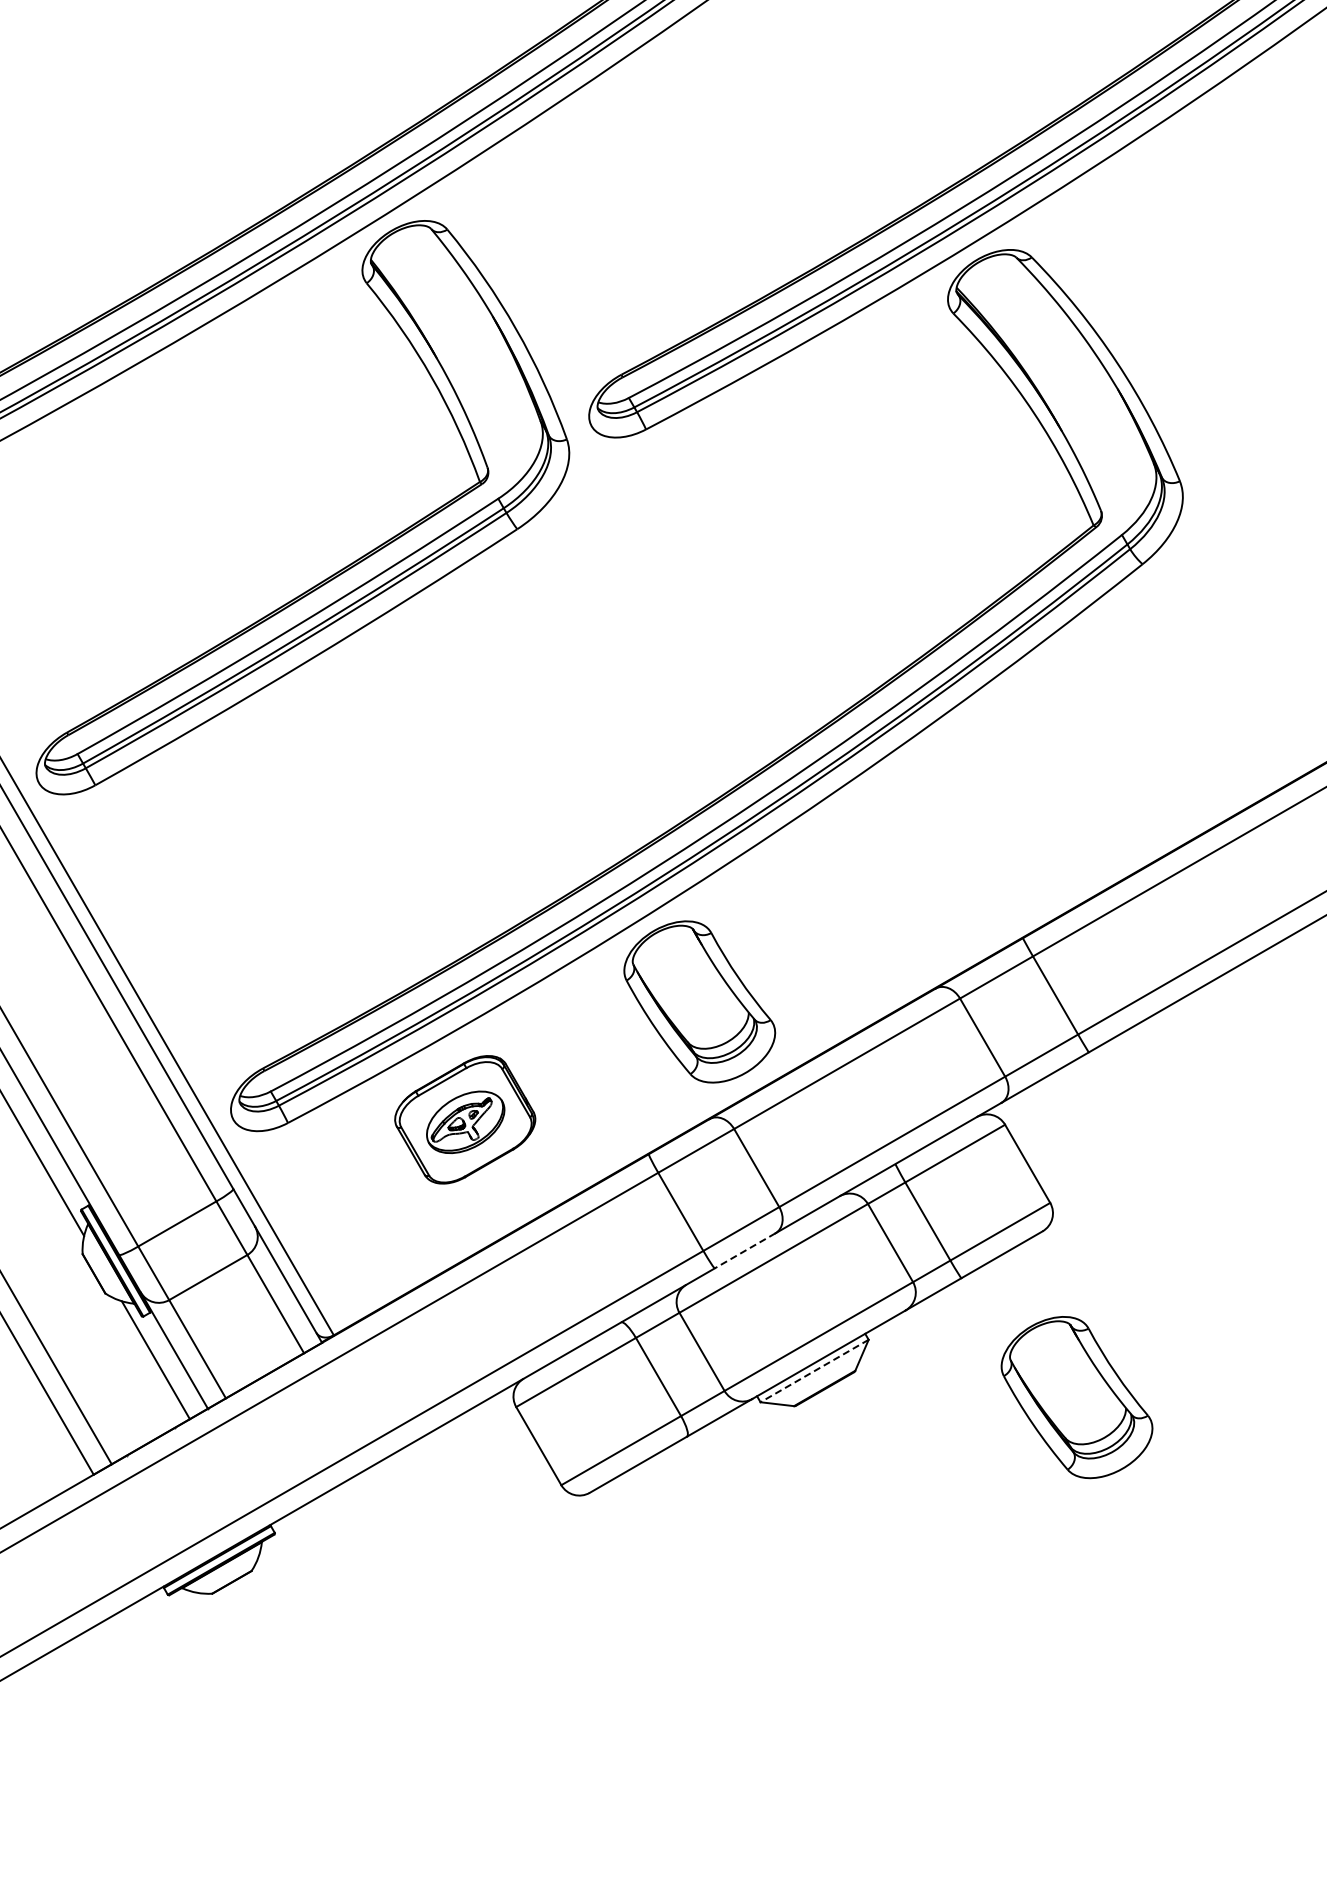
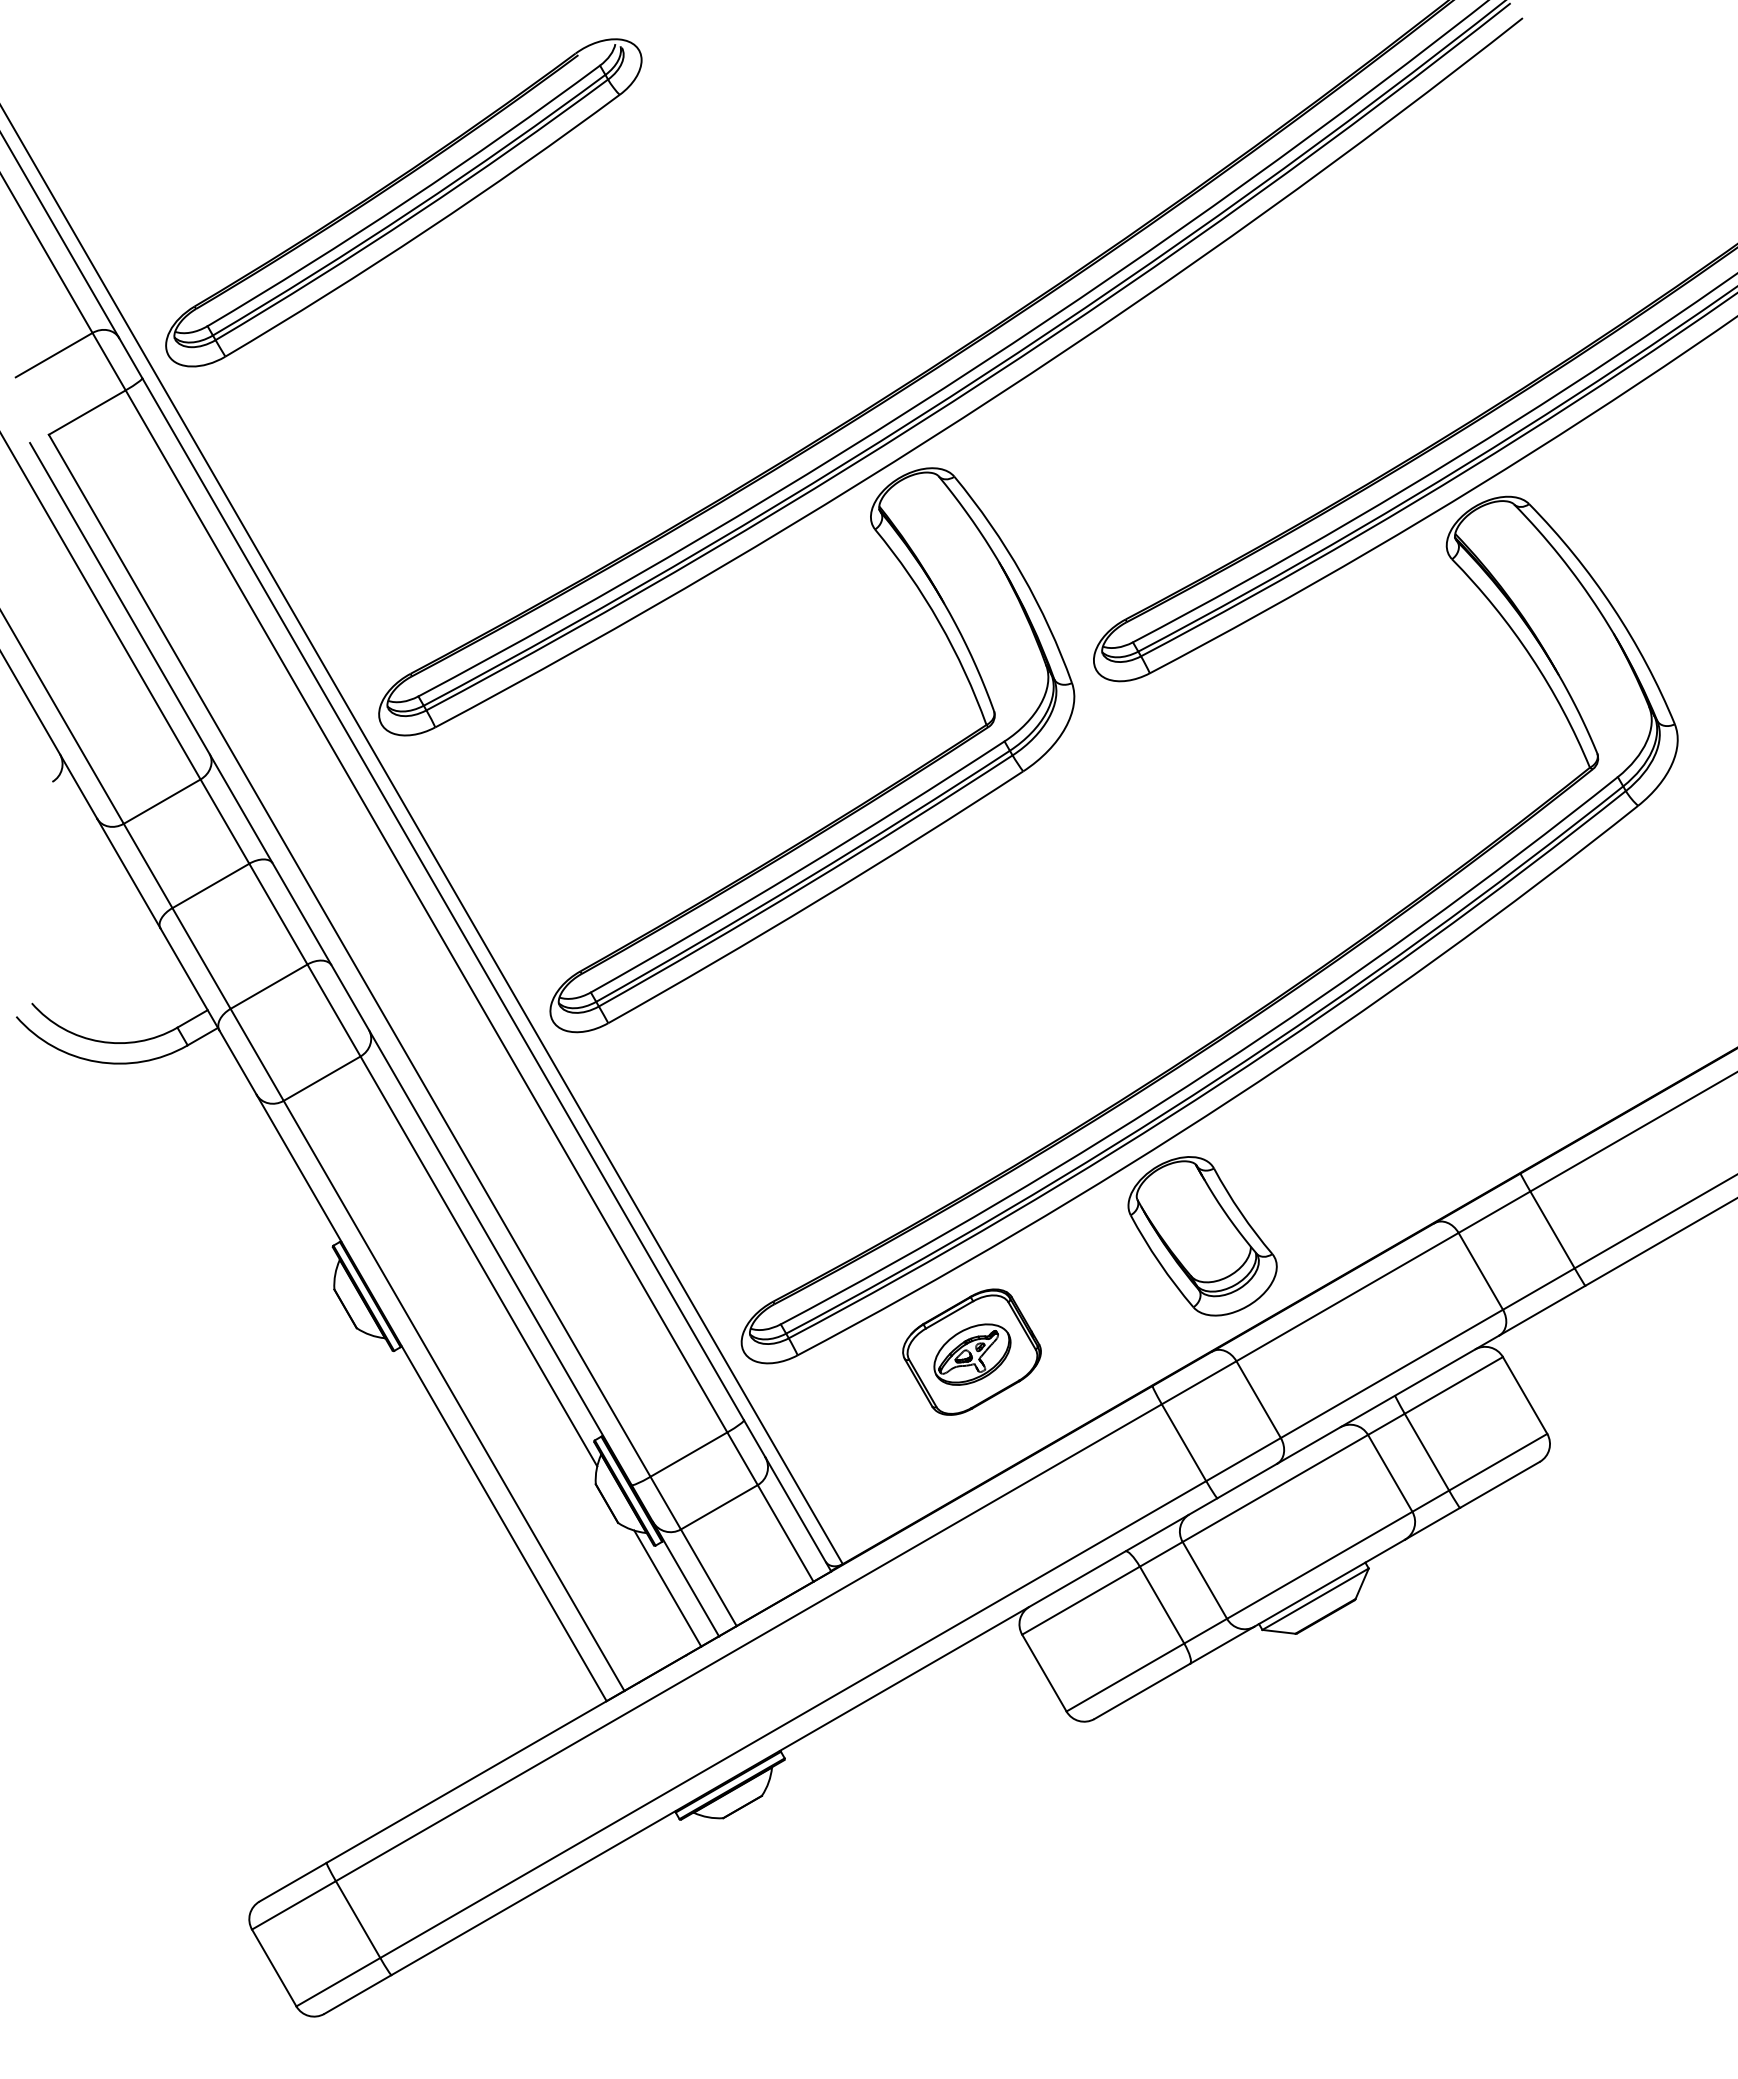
line: (744, 1251) -> (1246, 1481), dashed -> solid
line: (814, 1371) -> (1315, 1599), dashed -> solid
part: (1076, 1397) -> (1573, 1625), removed

